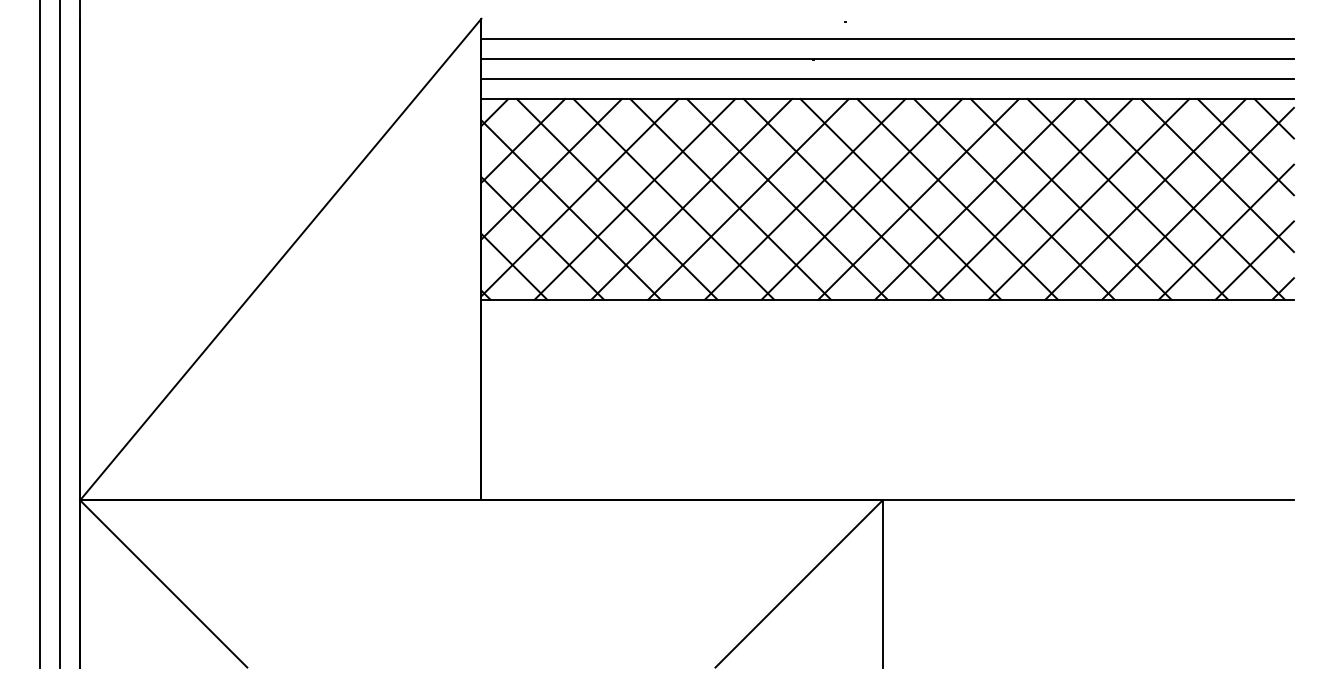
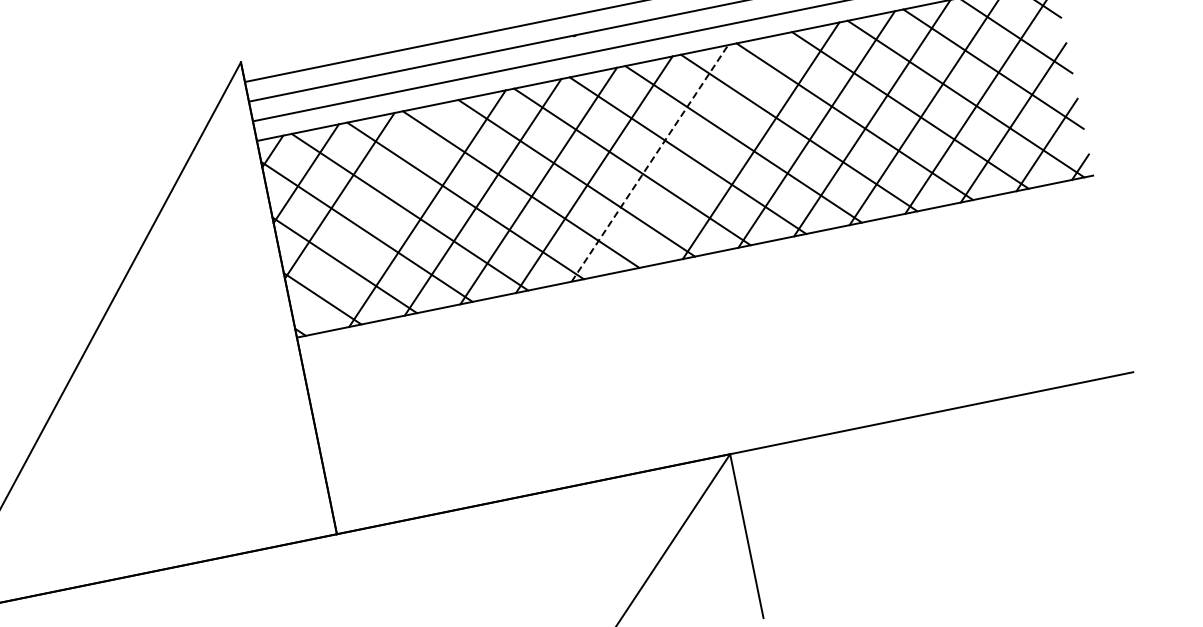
line: (579, 197) -> (372, 217), removed
line: (862, 199) -> (650, 163), solid -> dashed
line: (918, 199) -> (705, 152), removed

